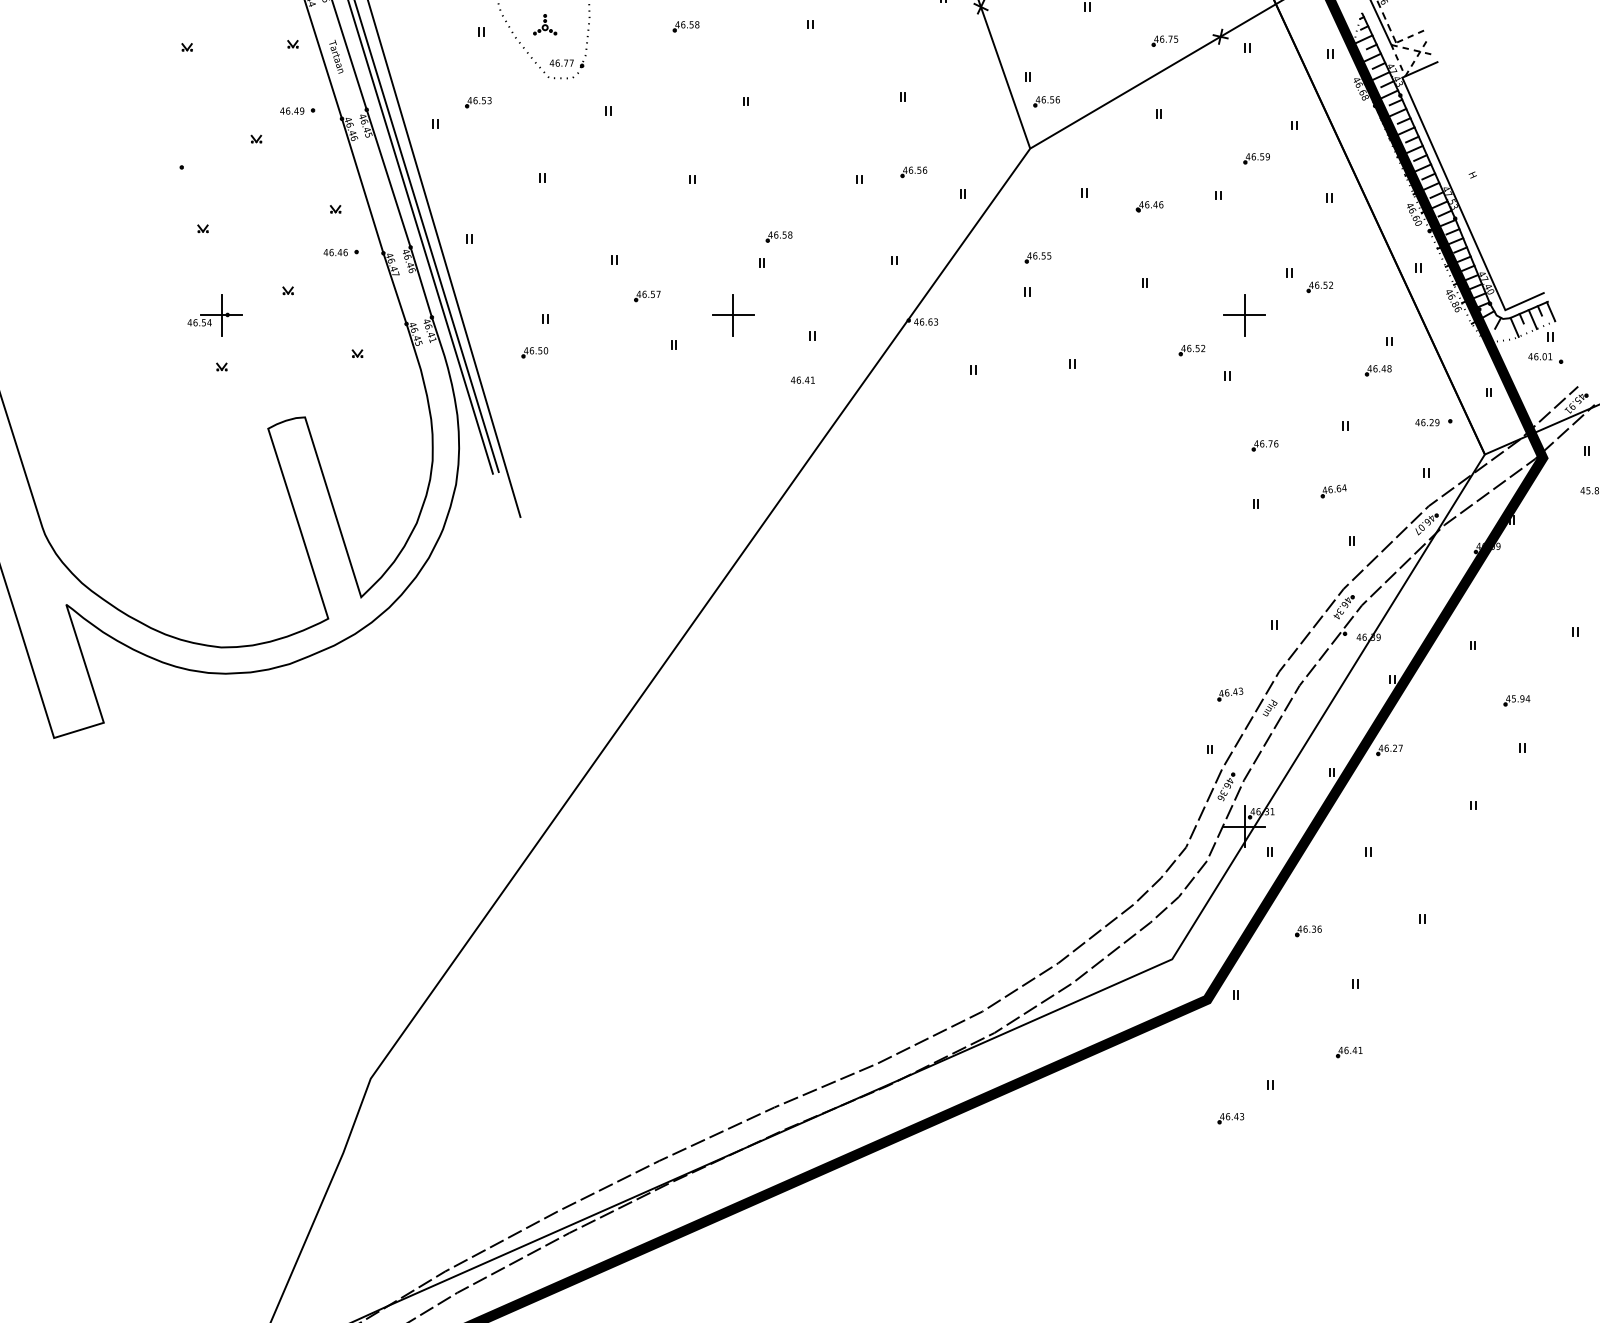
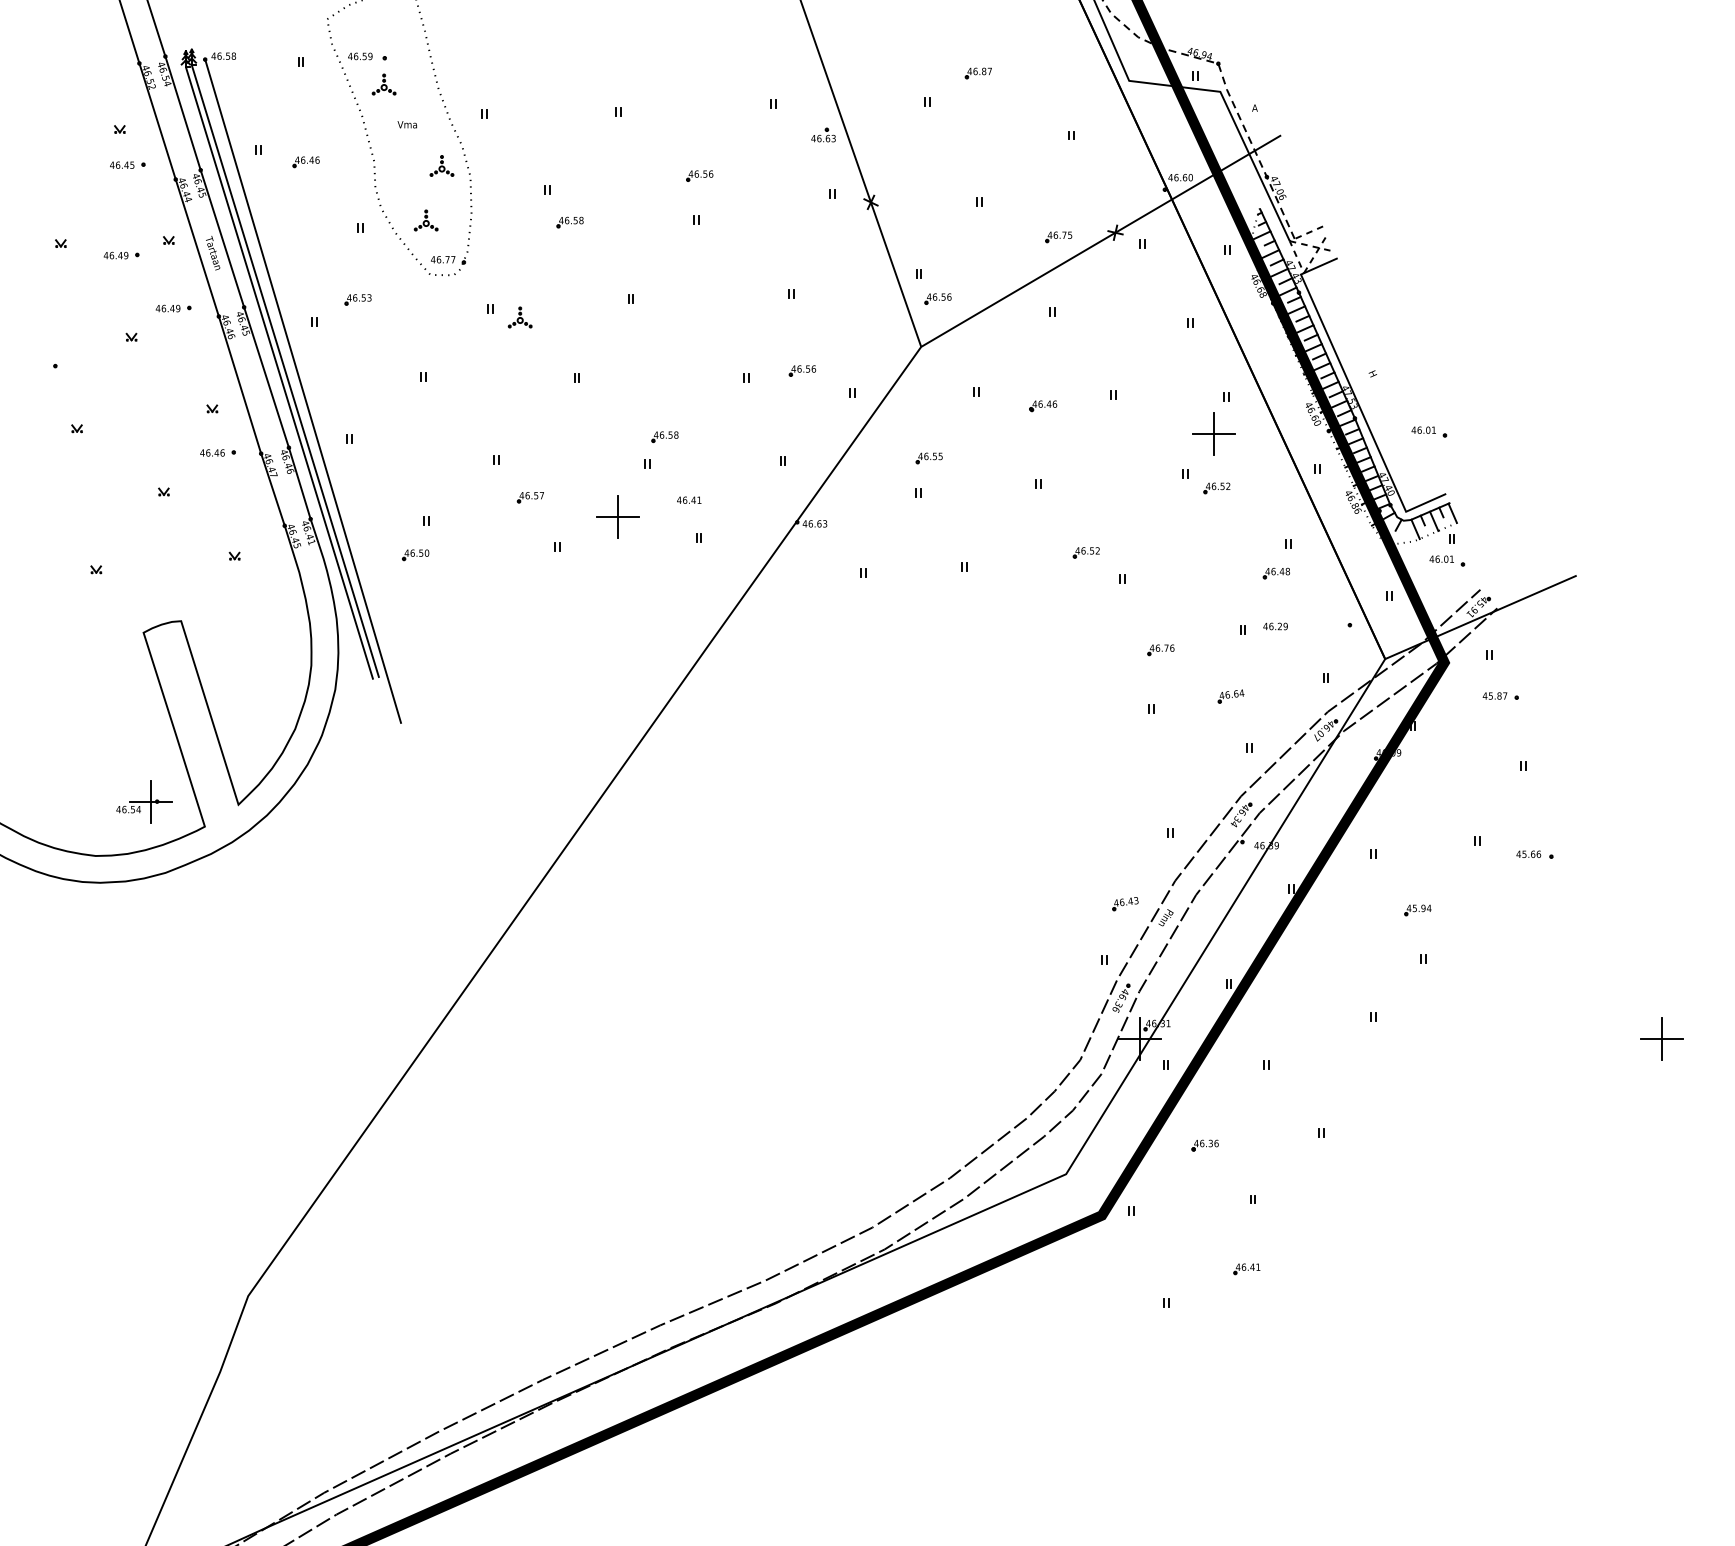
part: (246, 59) -> (121, 255), added
part: (636, 119) -> (519, 317), added
part: (1255, 158) -> (1151, 357), removed
part: (1528, 231) -> (1429, 431), added
part: (215, 314) -> (144, 801), moved
part: (1244, 314) -> (1213, 433), moved
text: (803, 379) -> (689, 499), moved
text: (1427, 422) -> (1275, 626), moved
part: (1389, 749) -> (1287, 960), removed
part: (1230, 1118) -> (1125, 1336), removed

